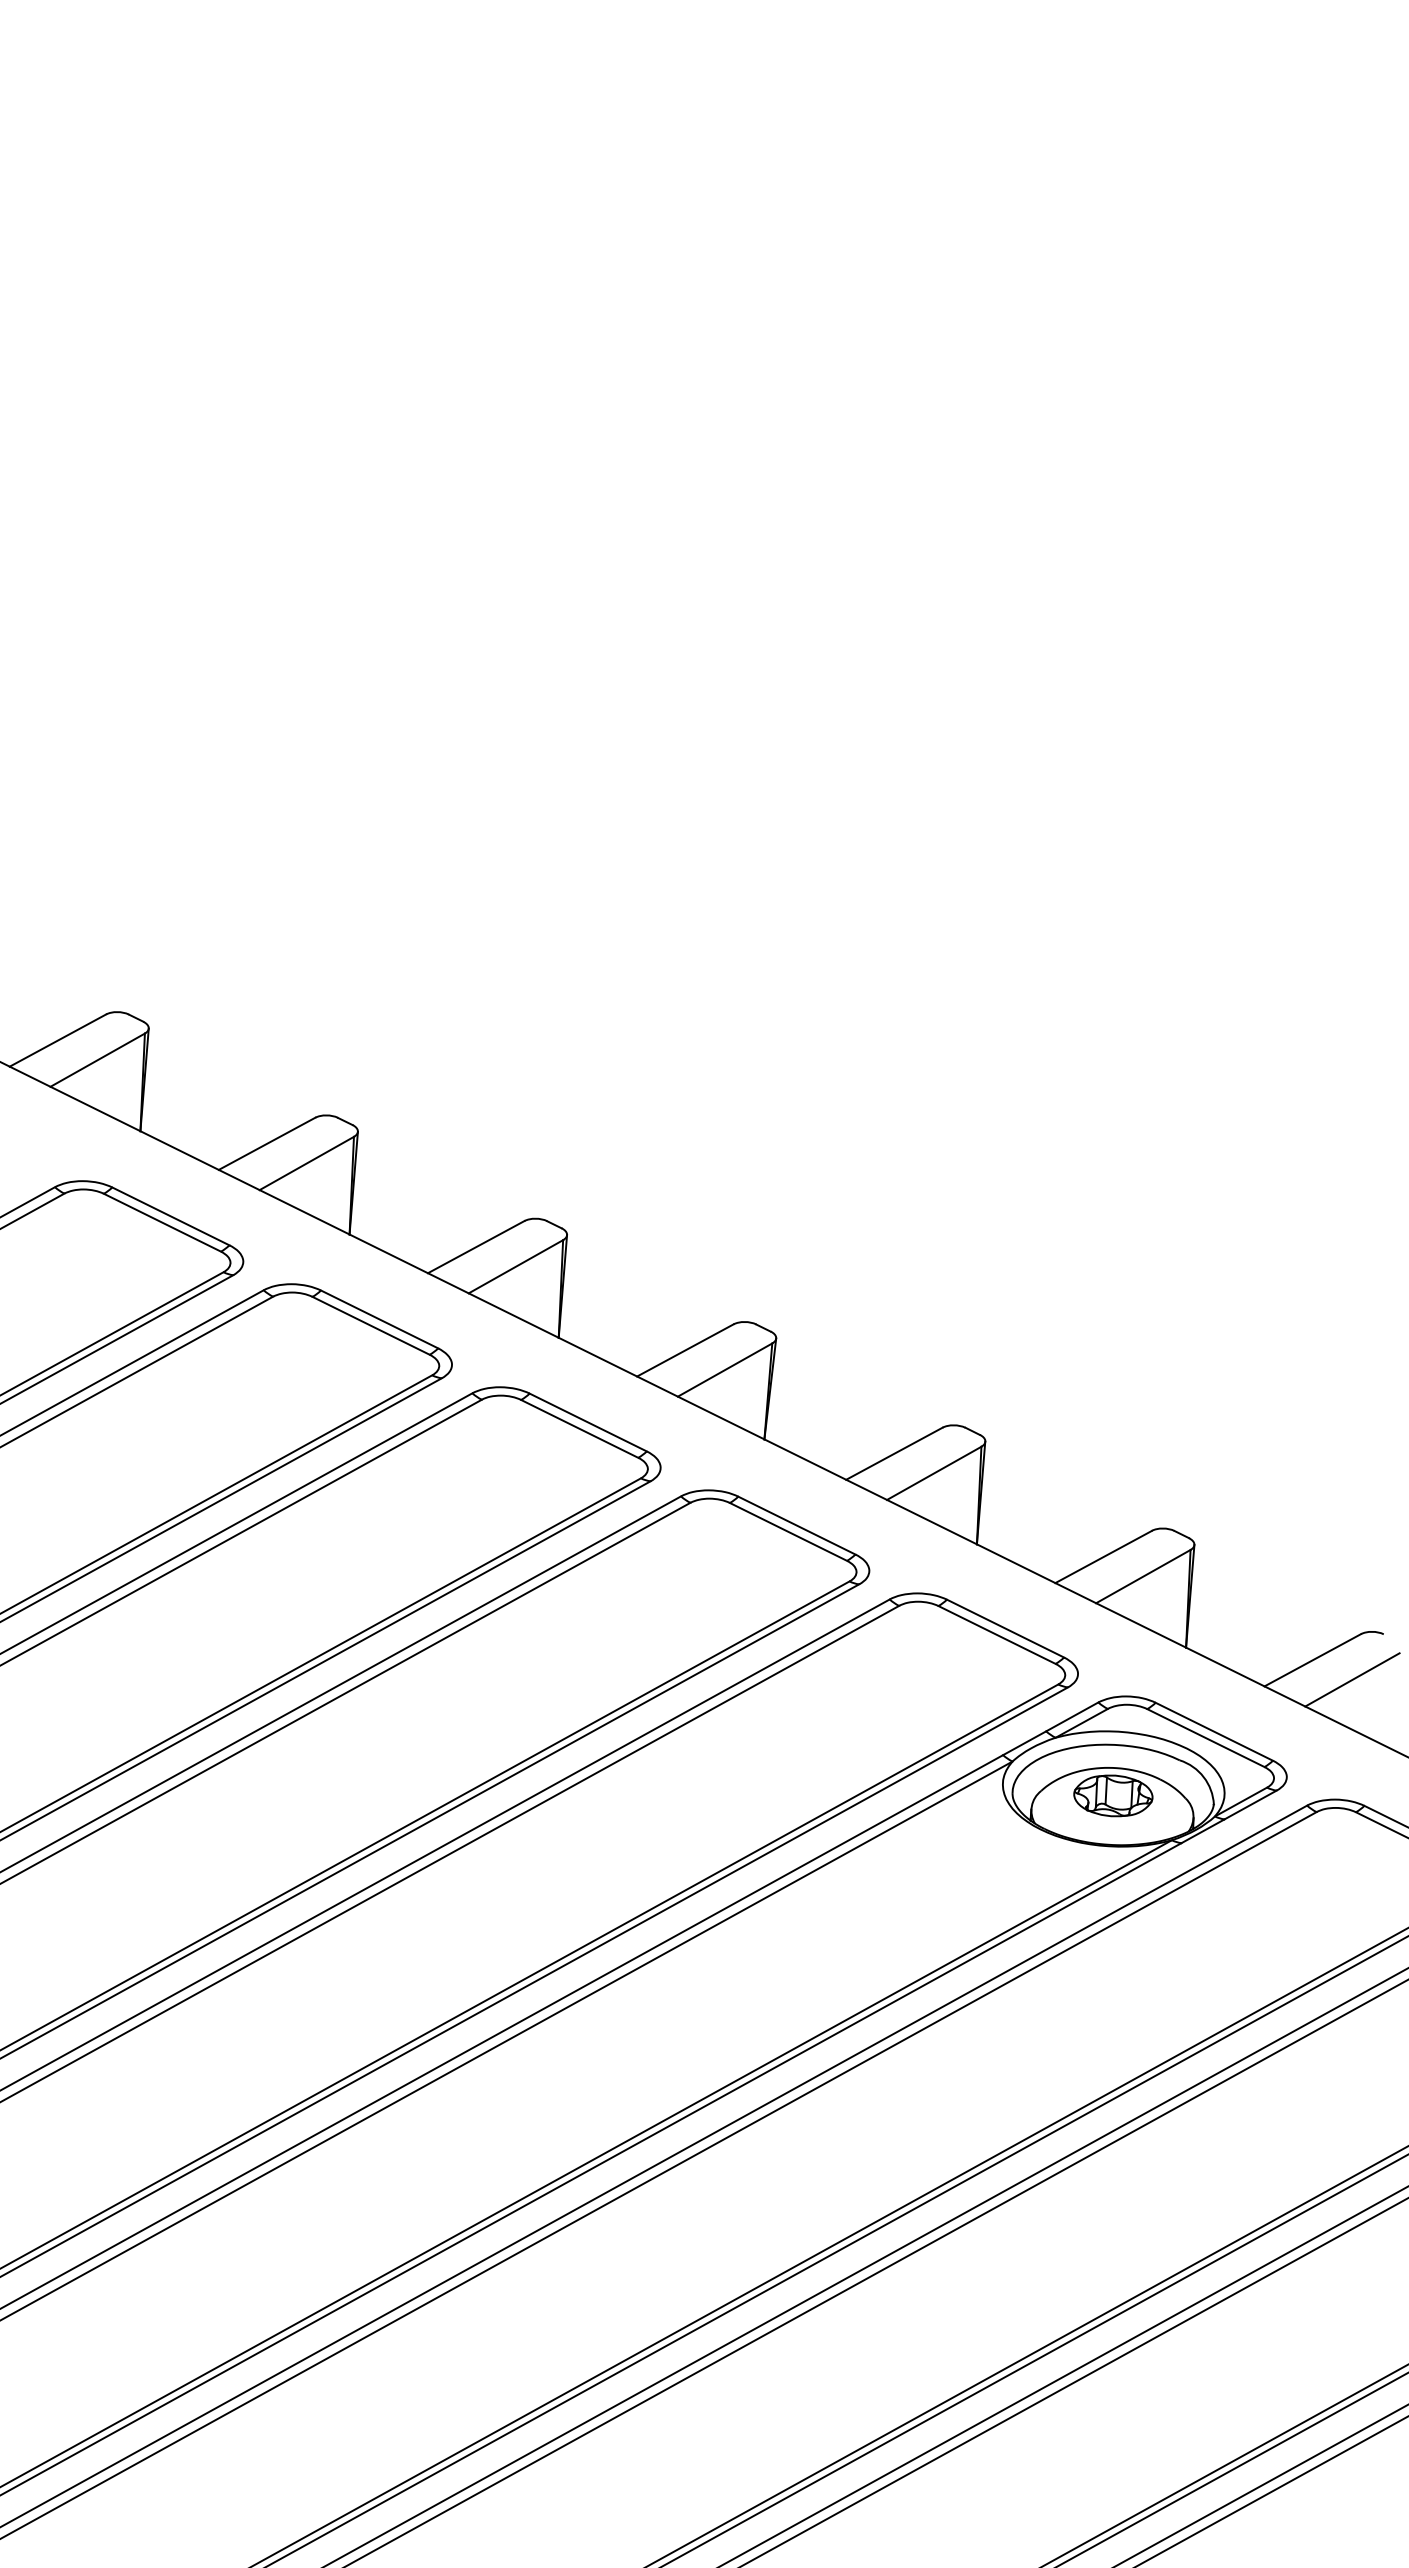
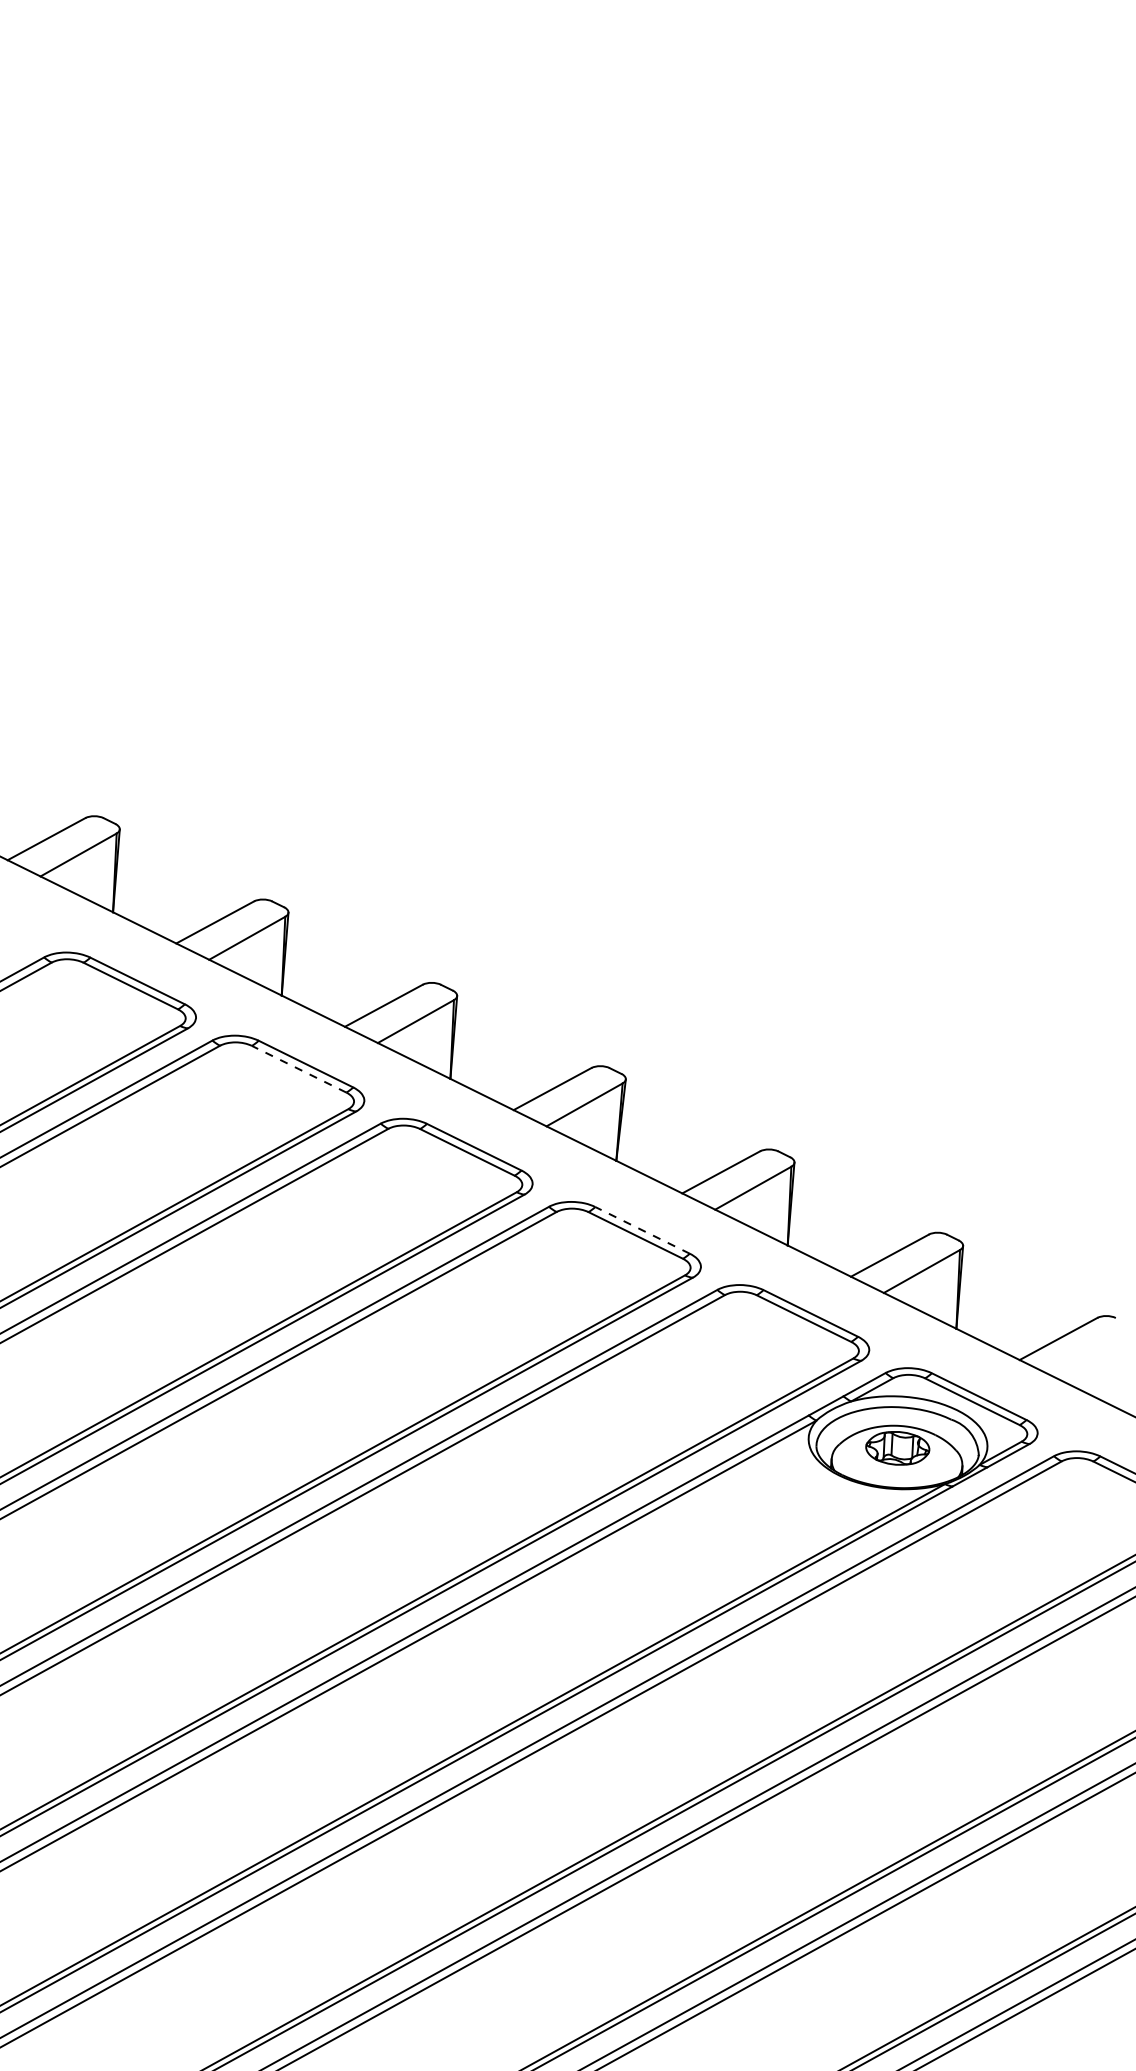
line: (371, 1326) -> (299, 1069), solid -> dashed
line: (796, 1525) -> (642, 1230), solid -> dashed
line: (1352, 1679) -> (1090, 1354), removed

